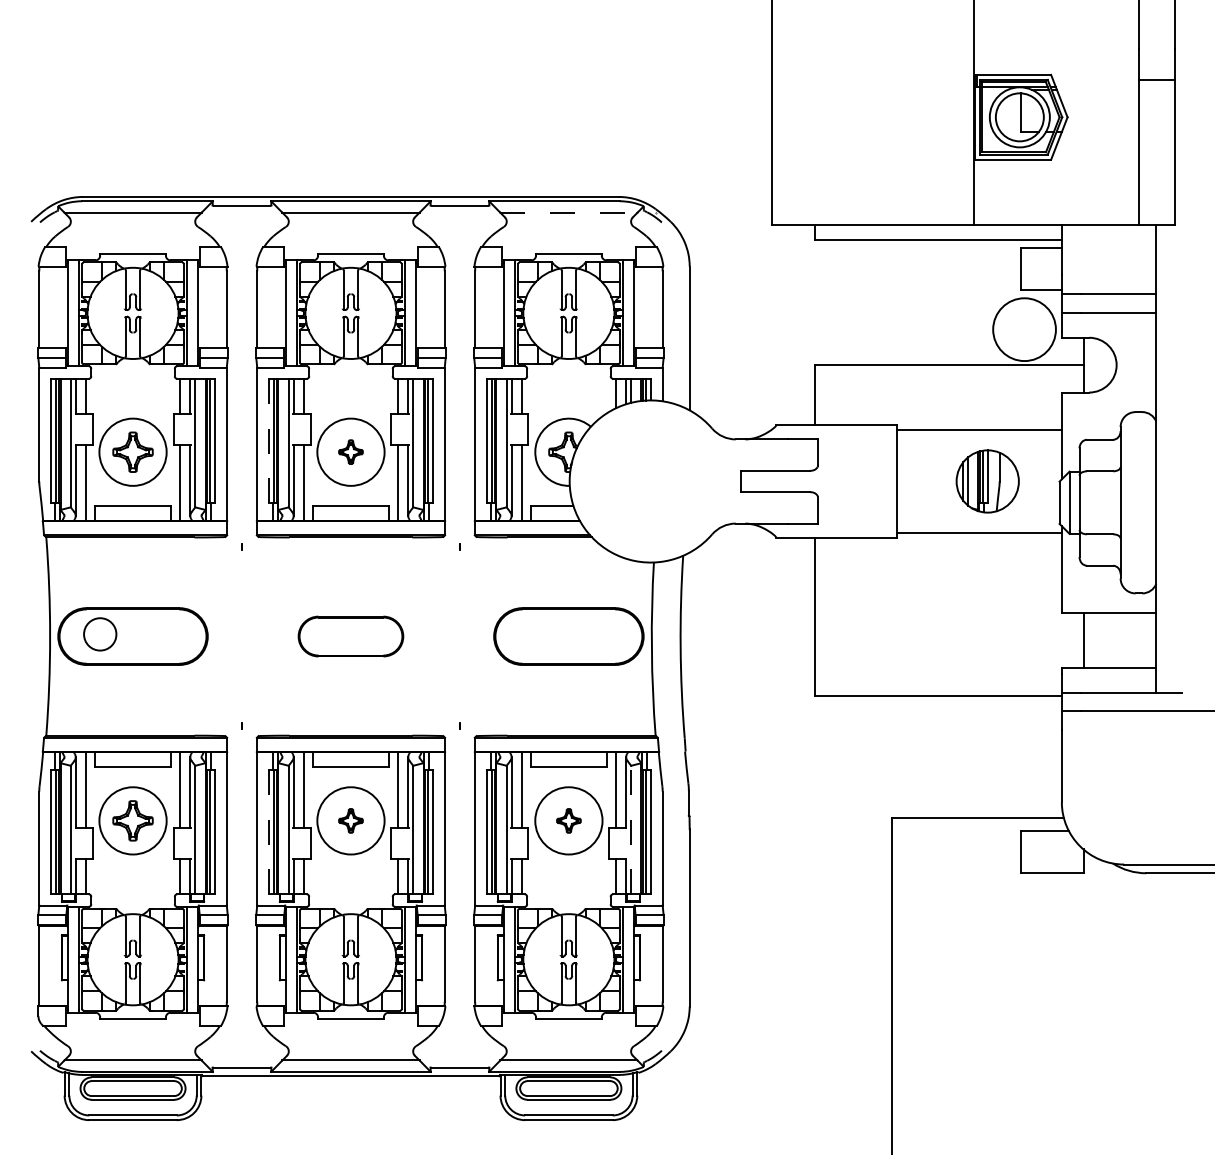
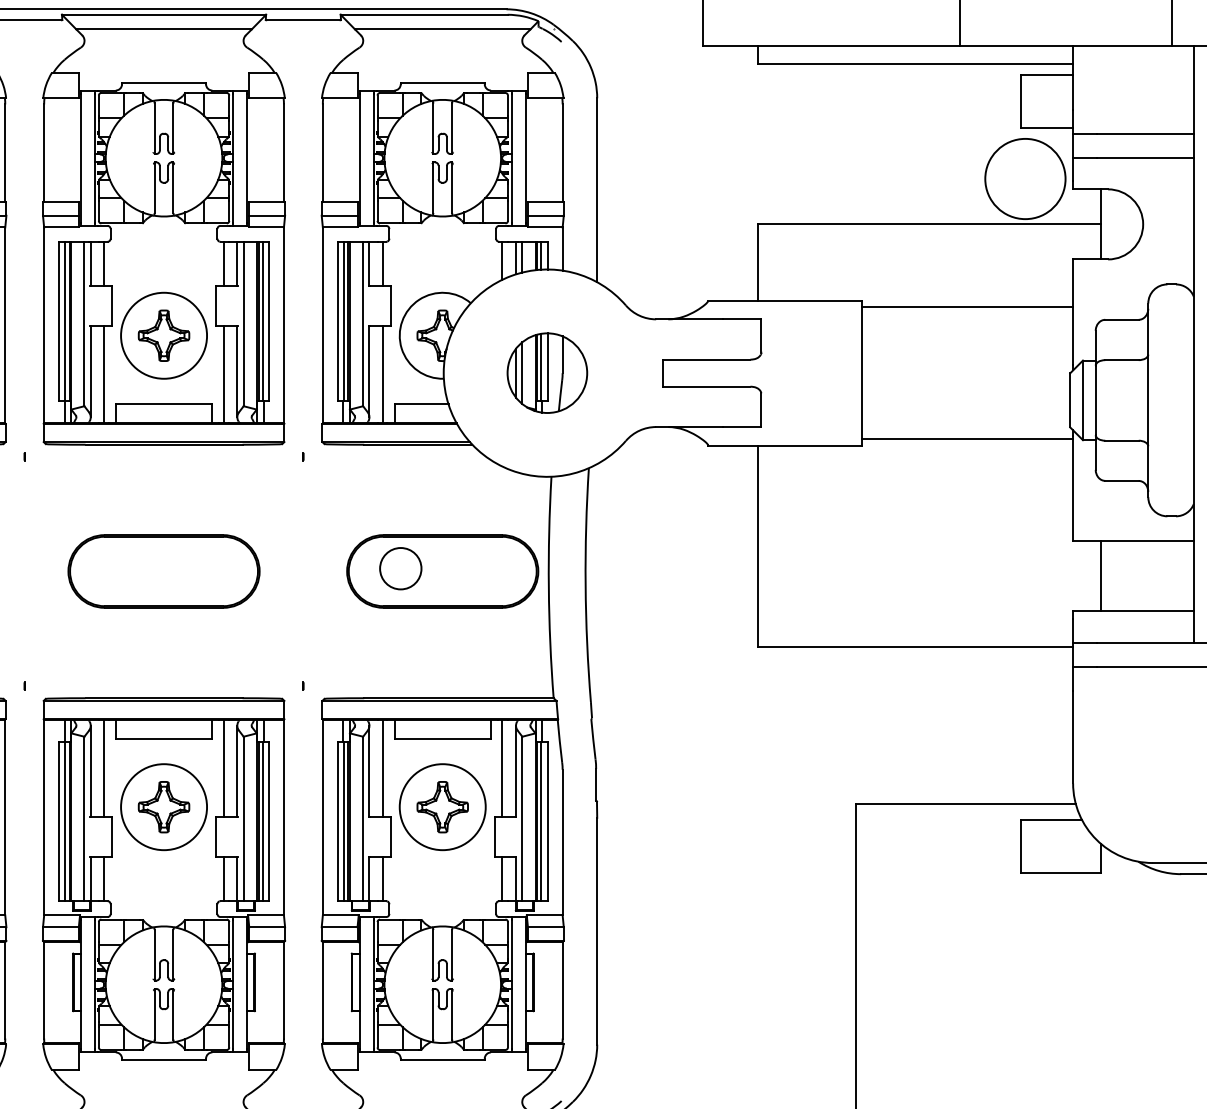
line: (568, 212) -> (442, 29), dashed -> solid
line: (268, 441) -> (58, 322), dashed -> solid
part: (350, 451) -> (163, 334), size x1.67
part: (987, 481) -> (547, 373), moved
circle: (536, 634) -> (401, 568), added
part: (350, 636) -> (163, 571), size x1.43
part: (350, 820) -> (163, 806), size x1.67
part: (568, 820) -> (442, 806), size x1.67
line: (631, 829) -> (522, 818), dashed -> solid
line: (268, 831) -> (58, 820), dashed -> solid

